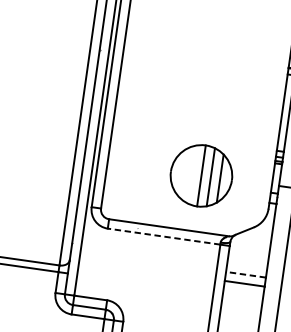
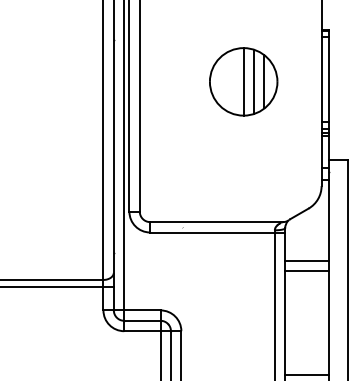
part: (201, 175) -> (243, 81), moved
line: (164, 236) -> (212, 232), dashed -> solid
line: (245, 274) -> (306, 261), dashed -> solid

